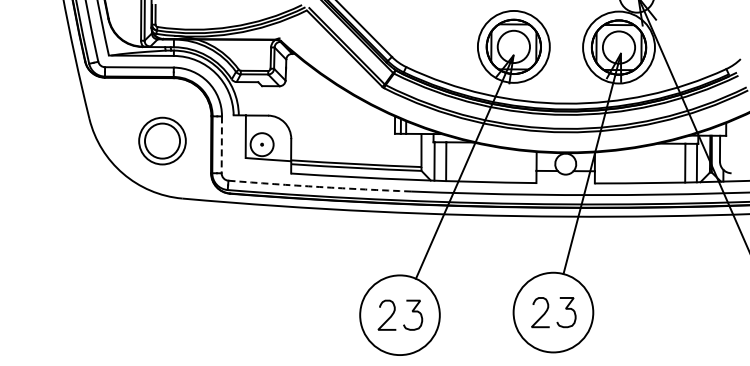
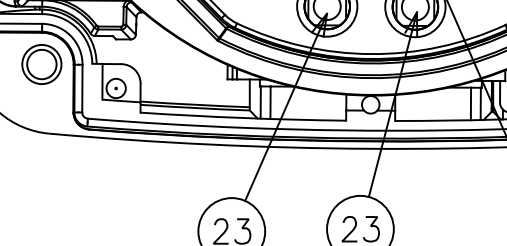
part: (162, 140) -> (41, 64), moved
line: (221, 145) -> (82, 89), dashed -> solid
arc: (319, 187) -> (164, 124), dashed -> solid

